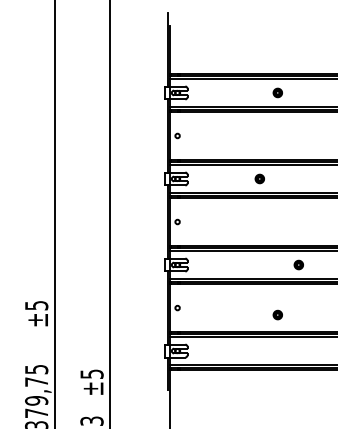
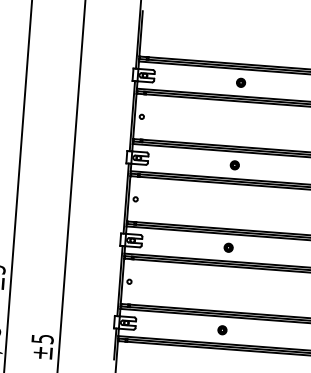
part: (259, 178) -> (234, 164), moved
part: (298, 264) -> (228, 247), moved
part: (277, 314) -> (222, 329), moved

